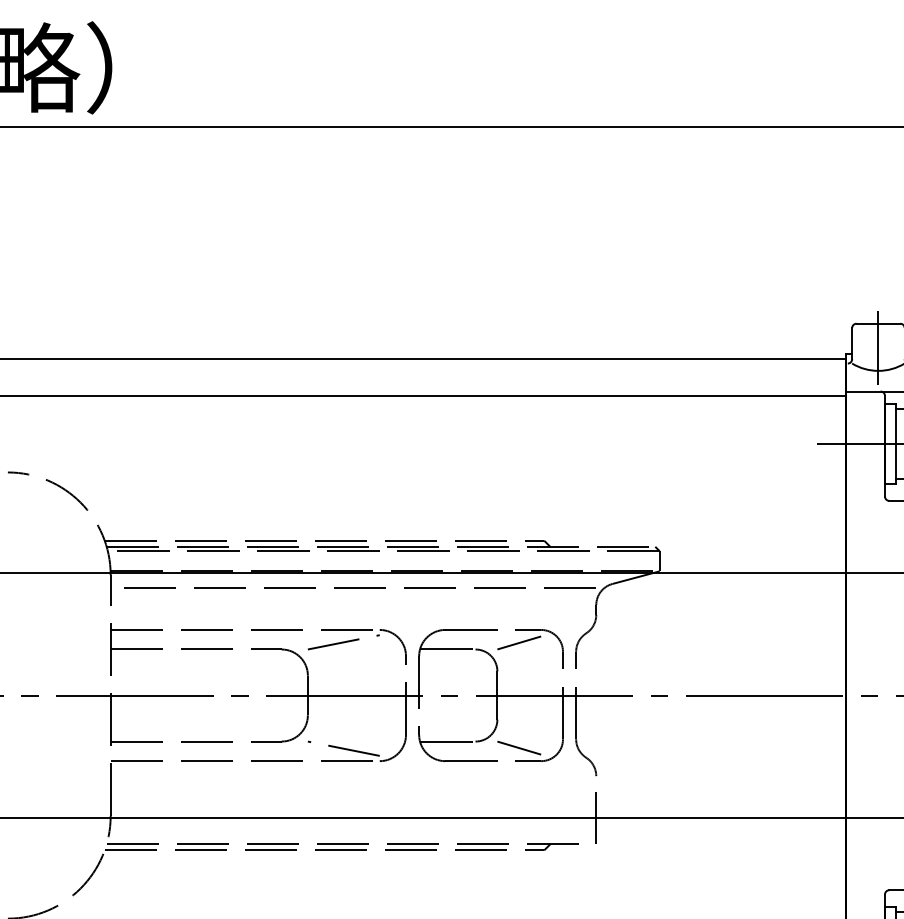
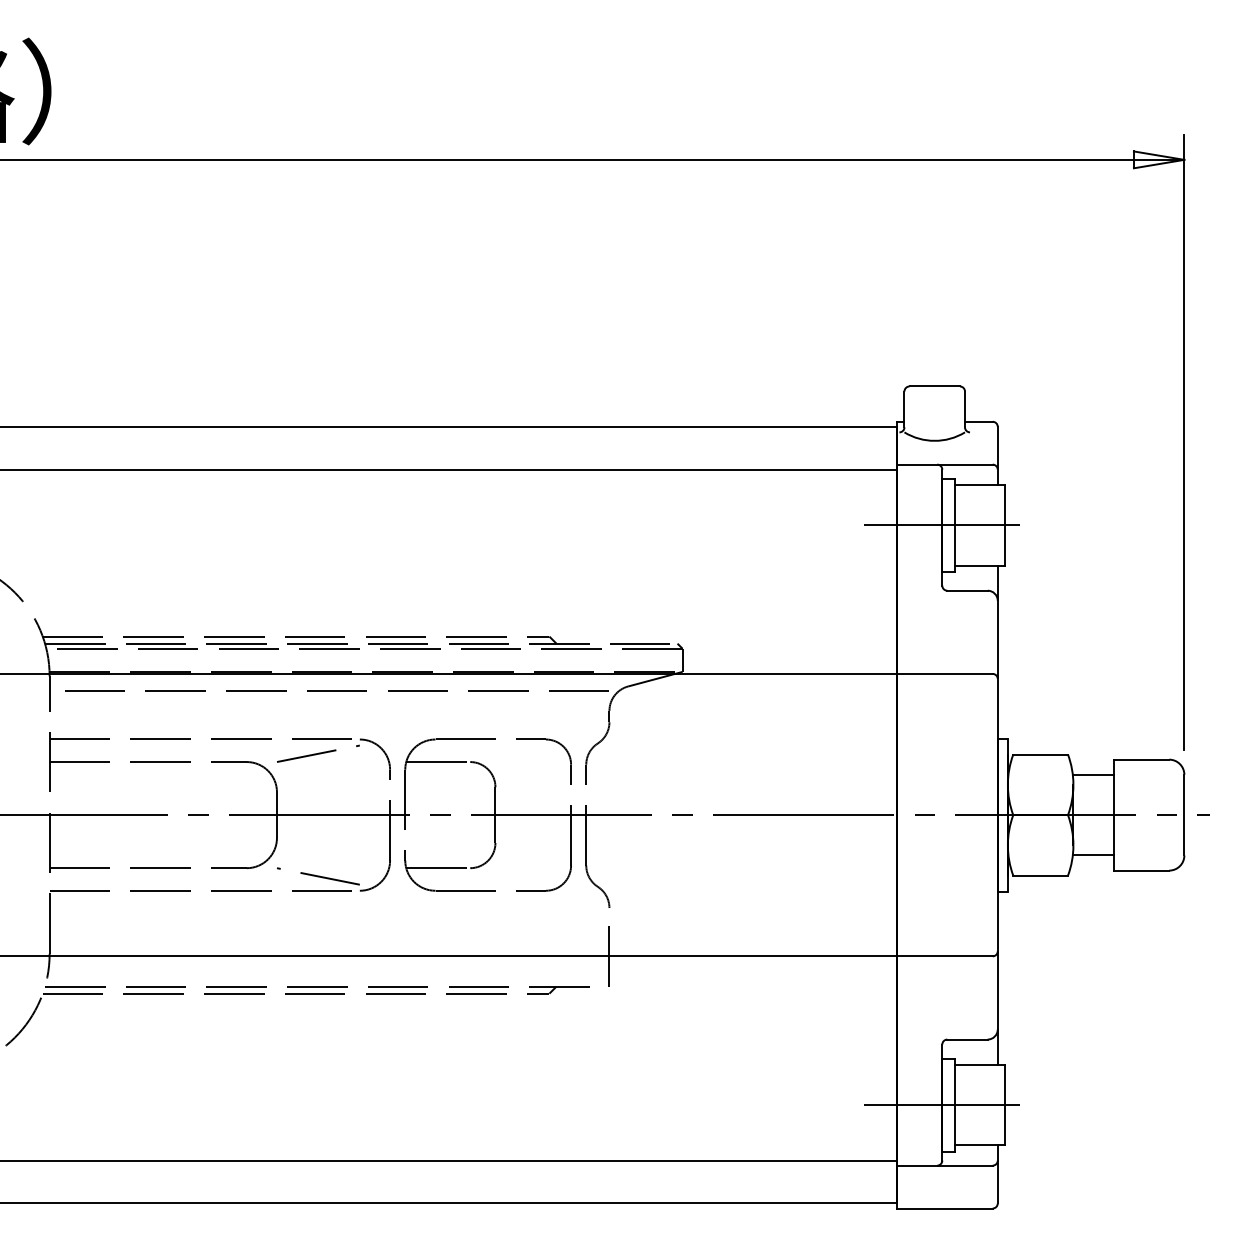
line: (878, 348) -> (934, 414), removed
line: (519, 642) -> (520, 754), removed
line: (519, 747) -> (520, 875), removed

